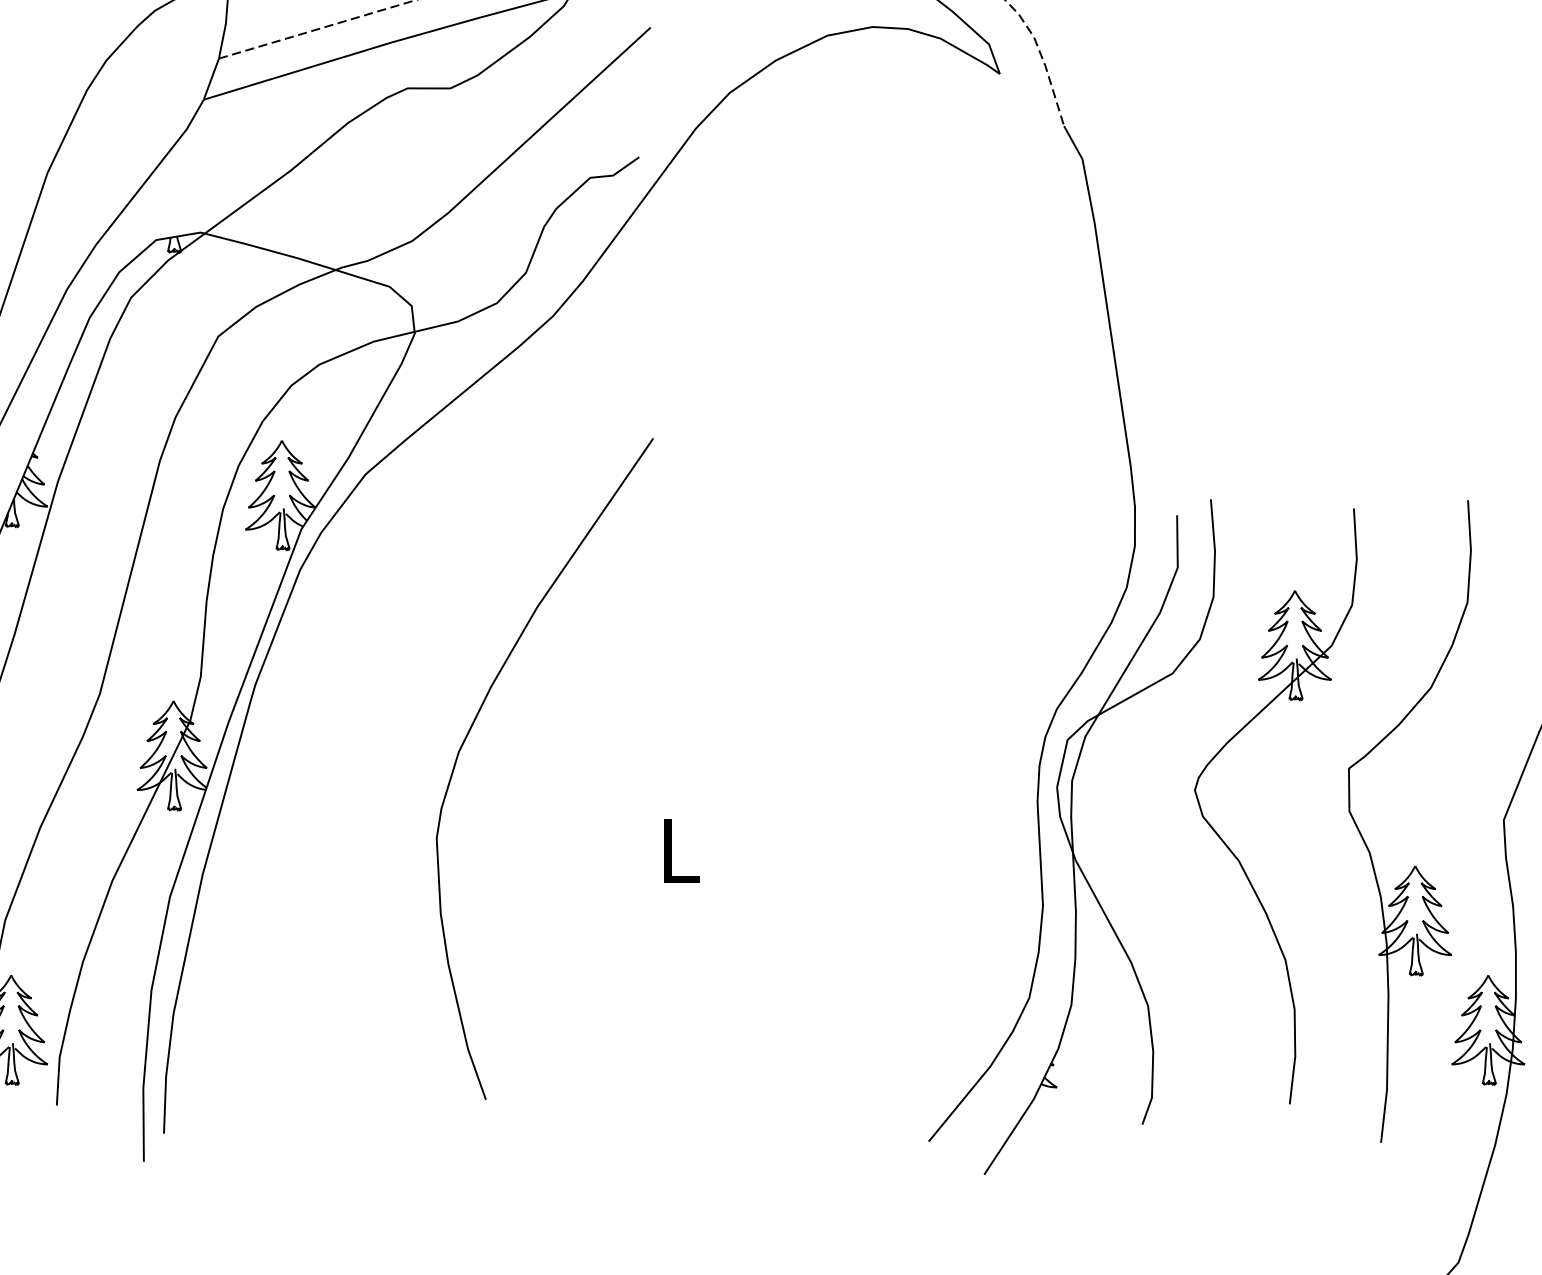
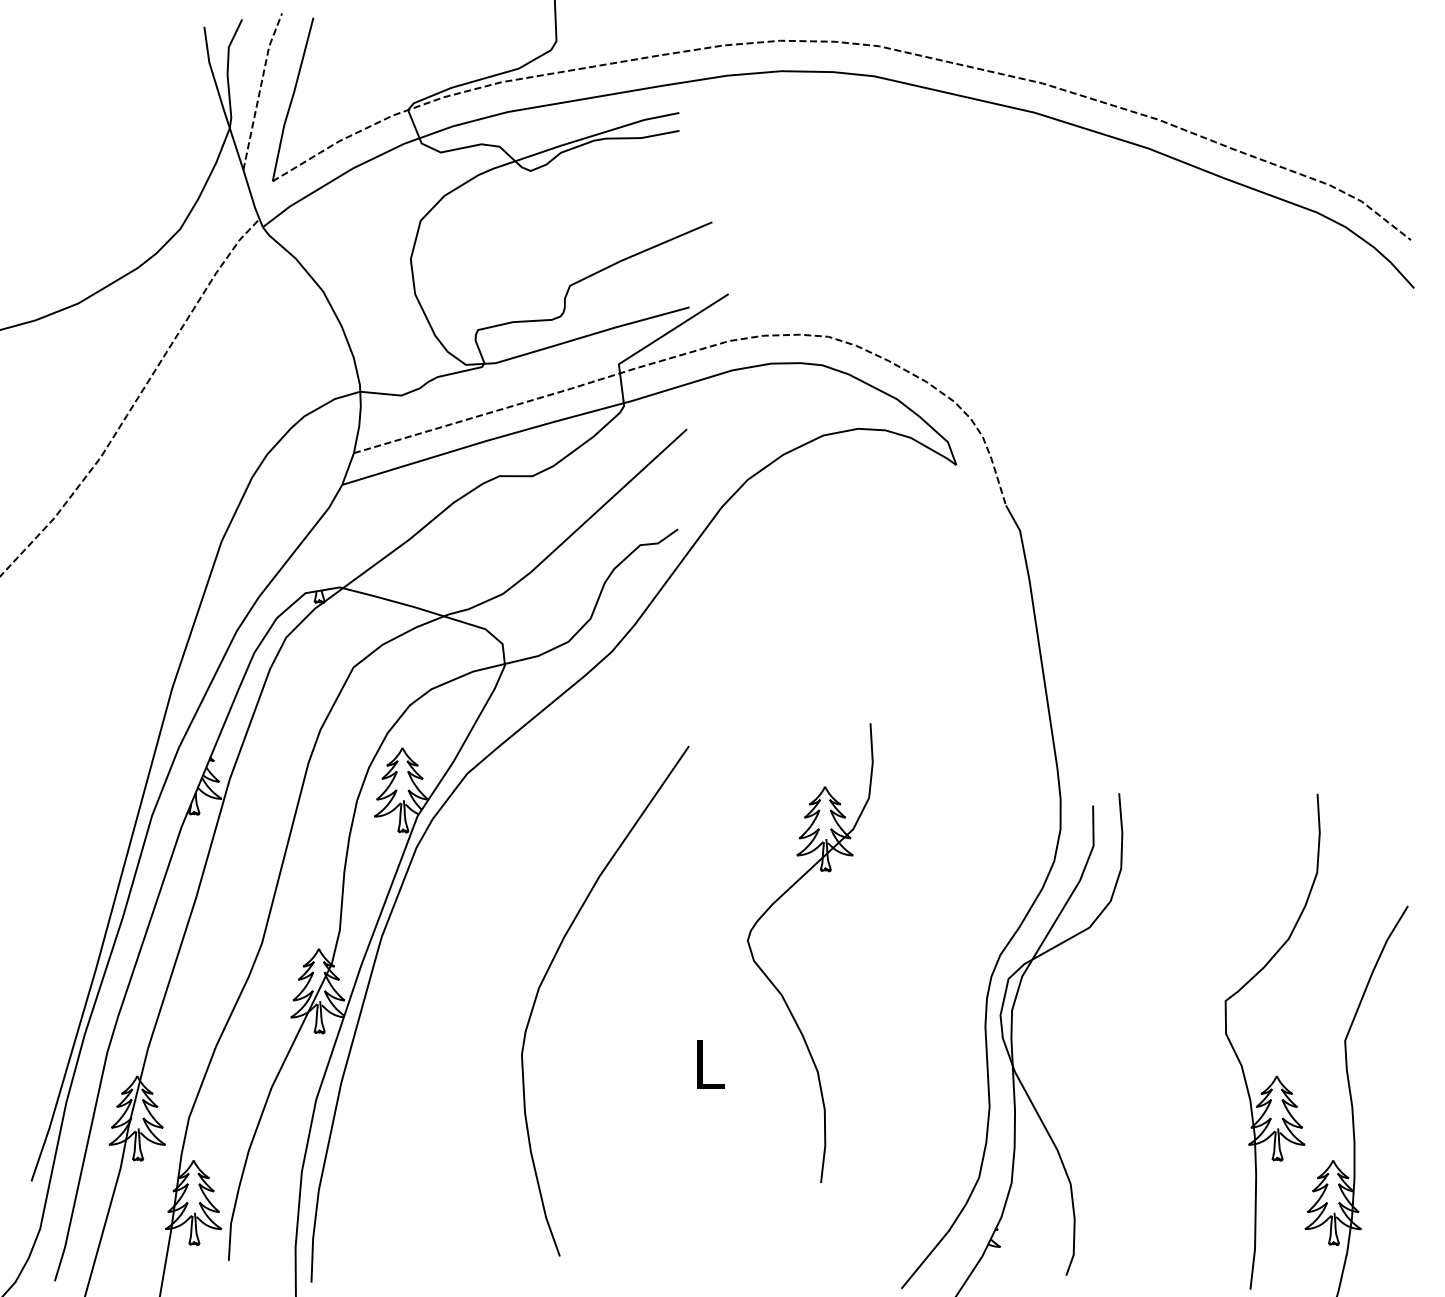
part: (1225, 841) -> (771, 980), moved

